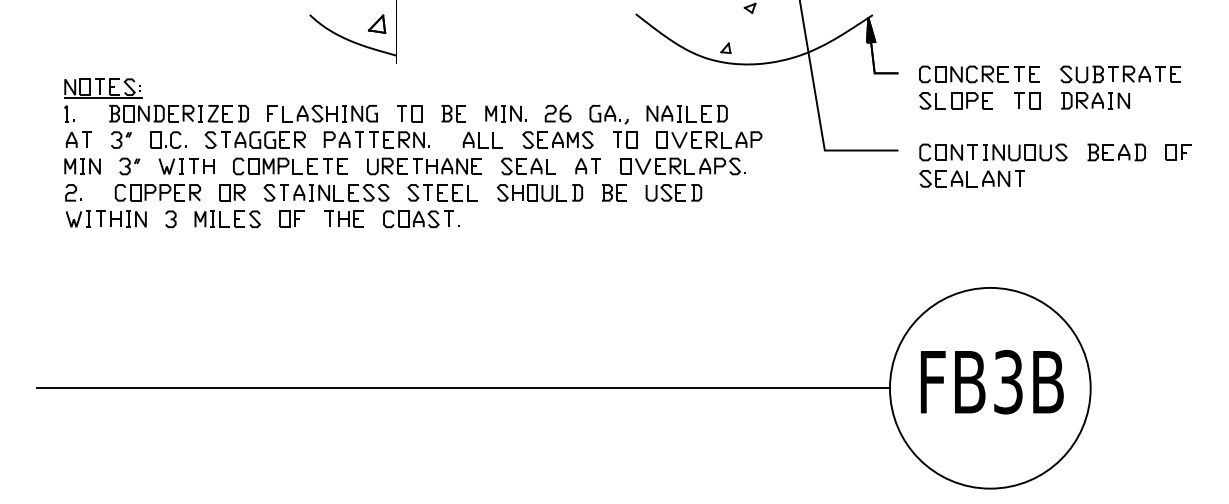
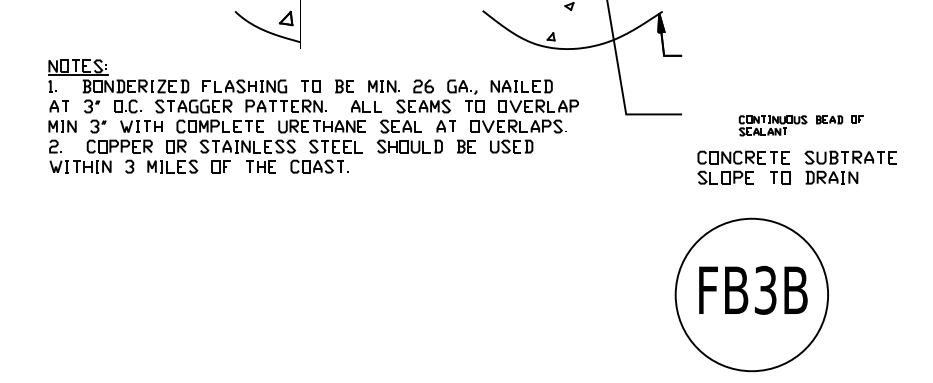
part: (1040, 92) -> (790, 171), moved
part: (1055, 165) -> (801, 125), size x0.6
line: (462, 388) -> (351, 295), removed

